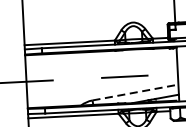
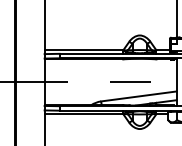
line: (136, 92) -> (139, 96), dashed -> solid

